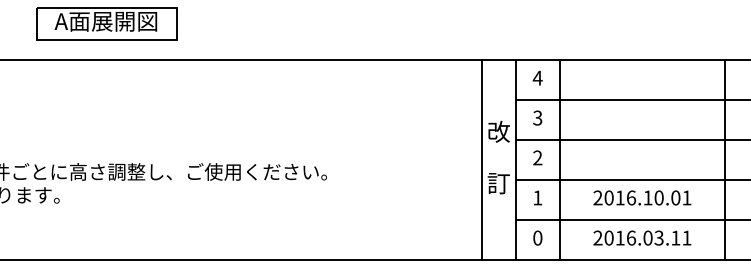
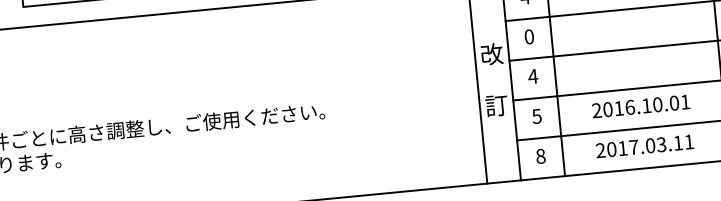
text: (537, 117) -> (528, 36), 3 -> 0
text: (537, 157) -> (532, 76), 2 -> 4
text: (537, 197) -> (536, 115), 1 -> 5
text: (631, 237) -> (634, 146), 2016.03.11 -> 2017.03.11
text: (537, 238) -> (540, 156), 0 -> 8

